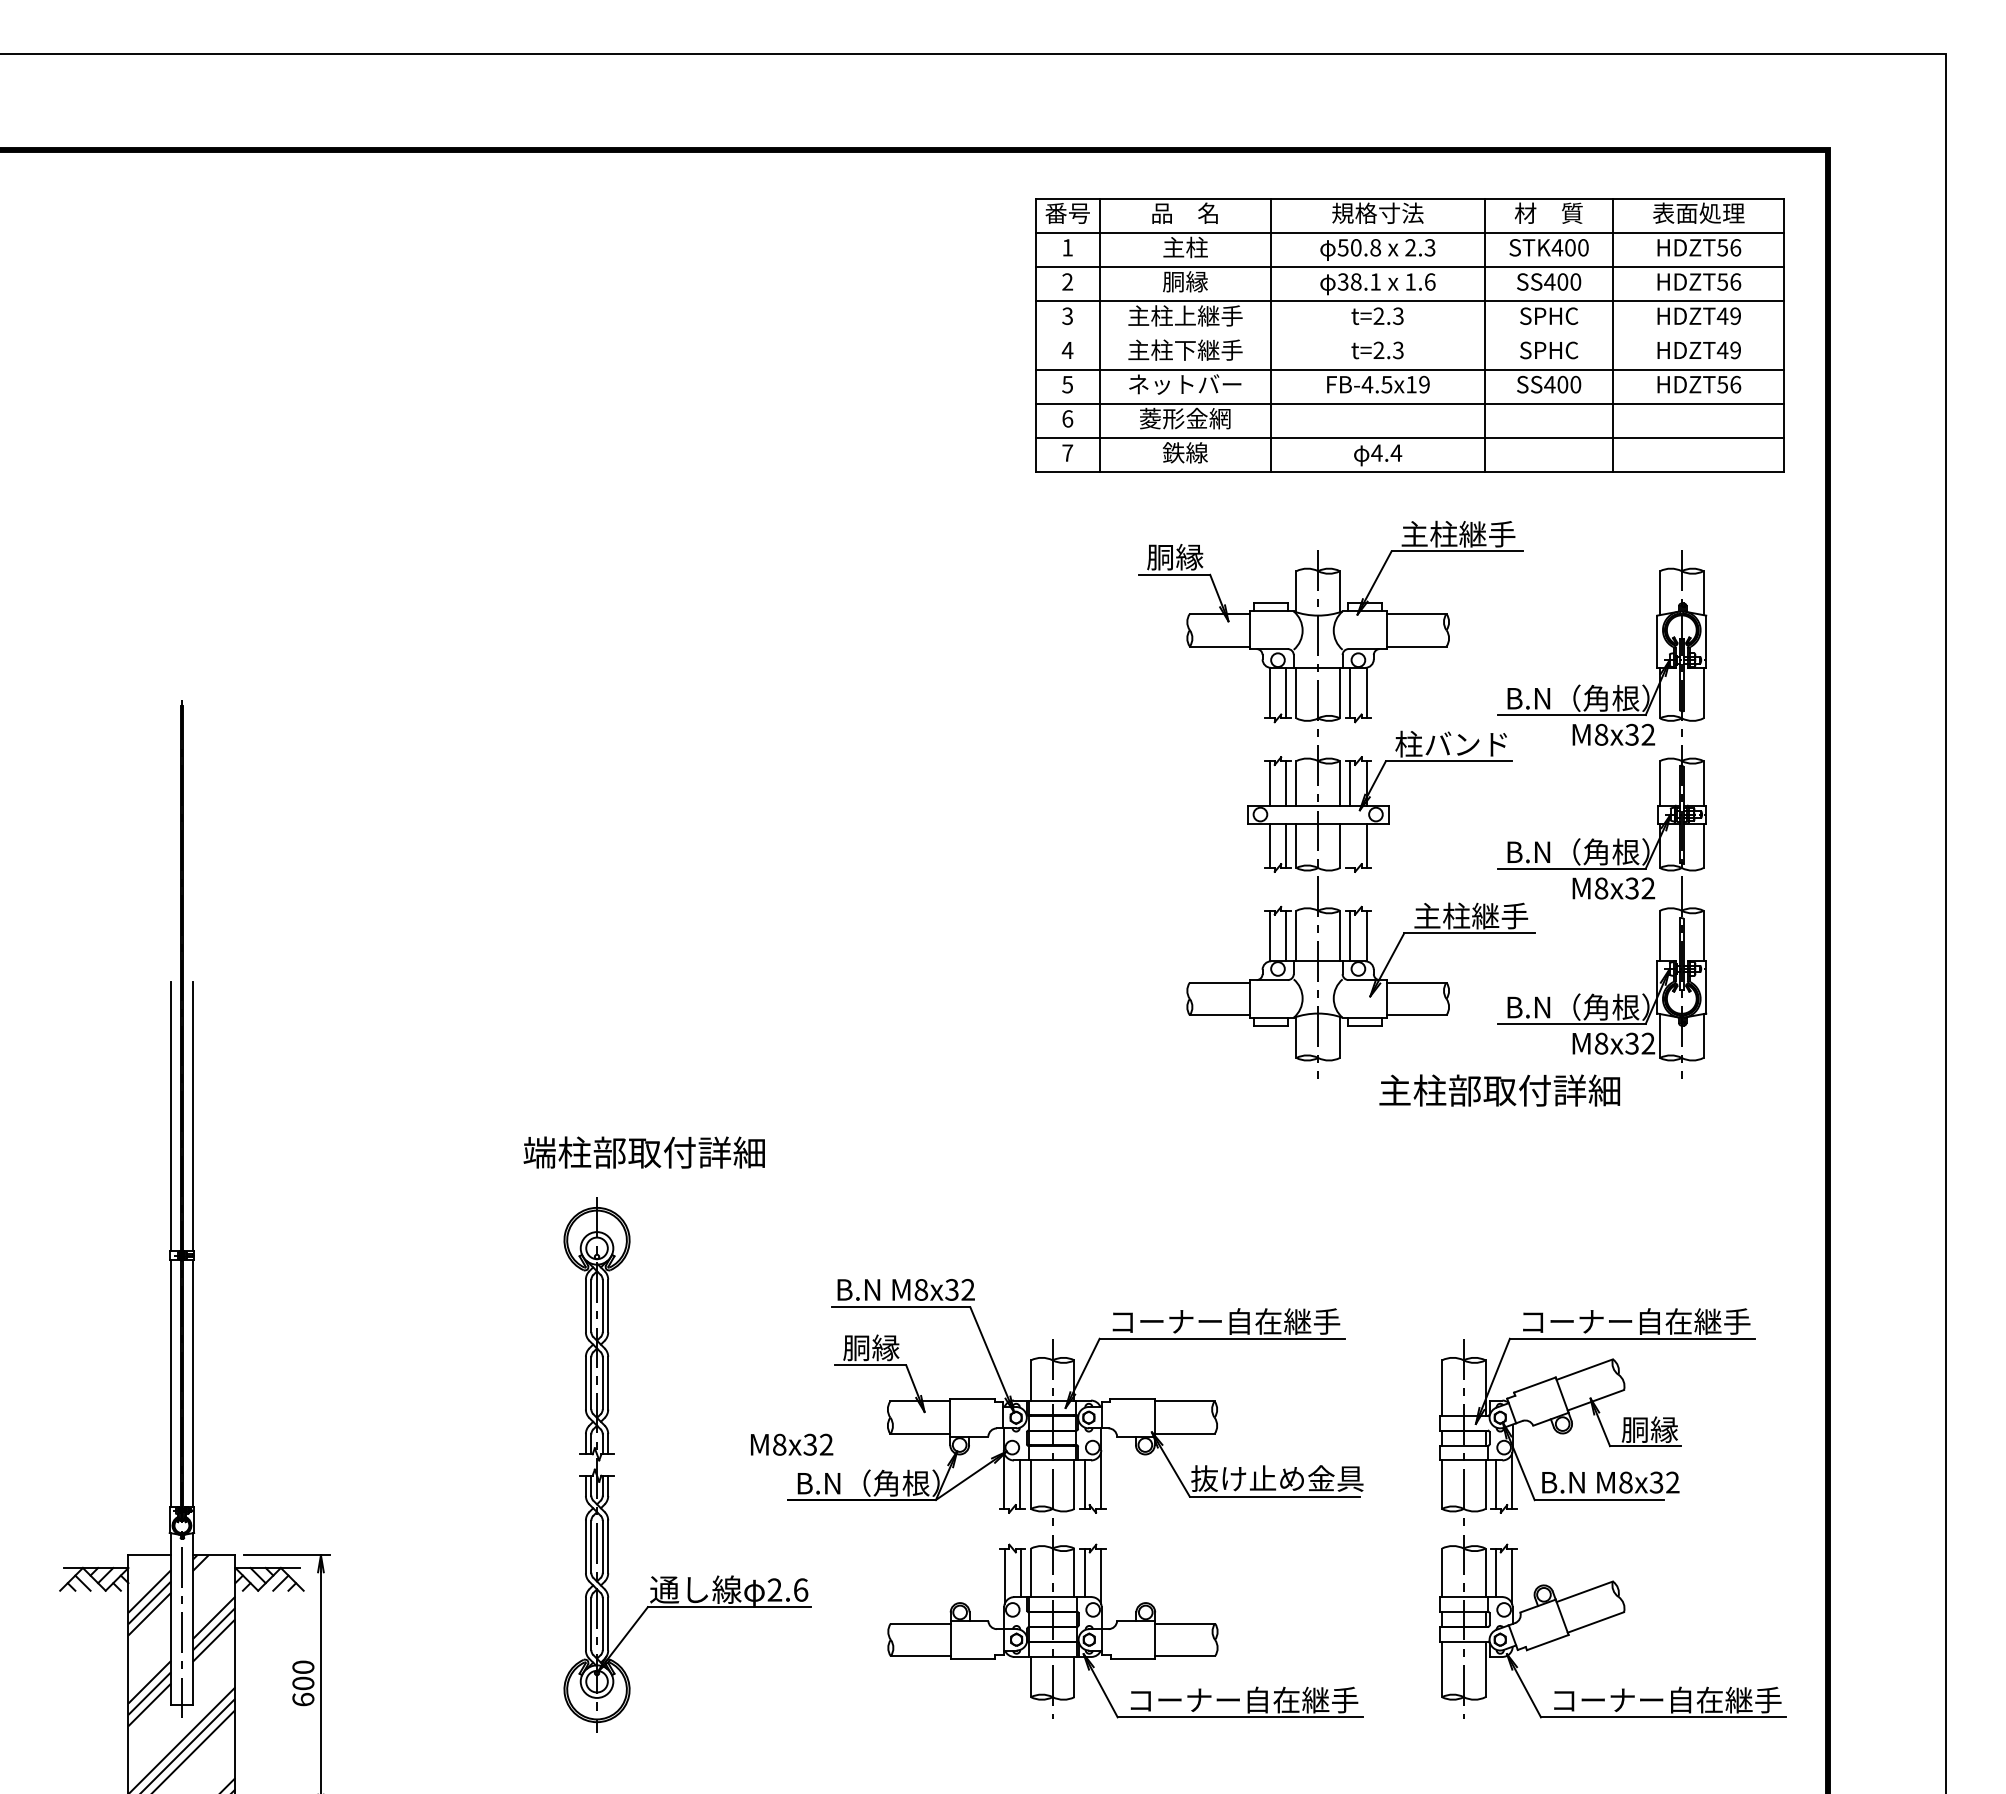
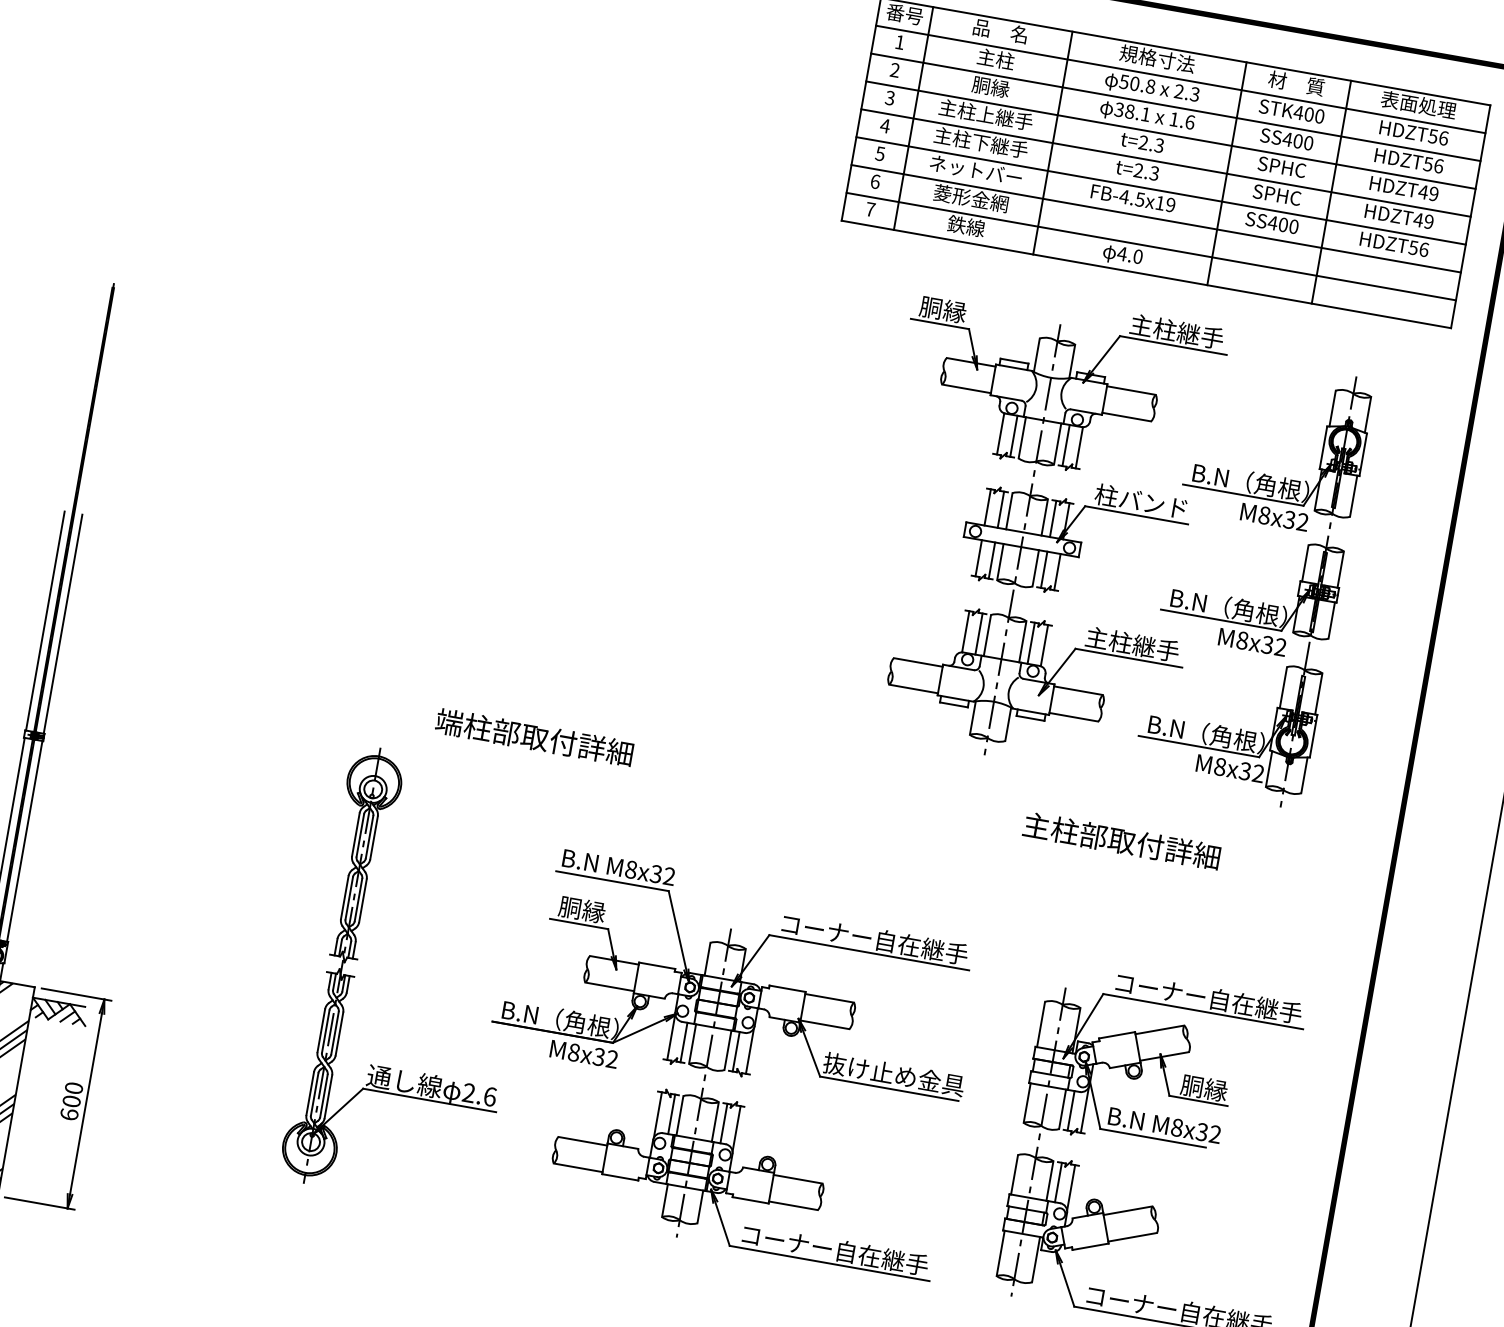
line: (1409, 335) -> (1165, 162), added
text: (1396, 452) -> (1138, 256), 4.4 -> 4.0
line: (1350, 845) -> (1044, 569), added
text: (1499, 1090) -> (1121, 840), moved
text: (643, 1152) -> (533, 737), moved
text: (792, 1444) -> (584, 1054), moved

